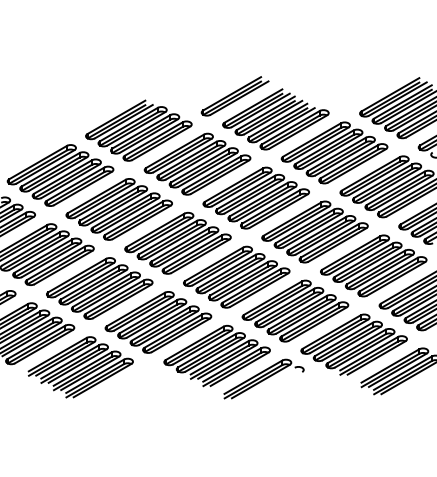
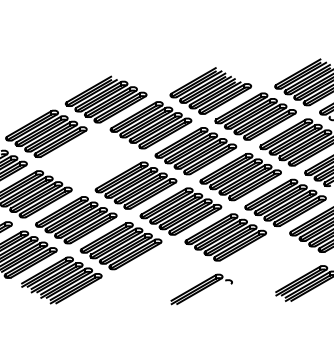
part: (234, 95) -> (179, 72), removed
part: (119, 209) -> (91, 159), removed
part: (354, 345) -> (270, 263), removed
part: (216, 355) -> (165, 271), removed

